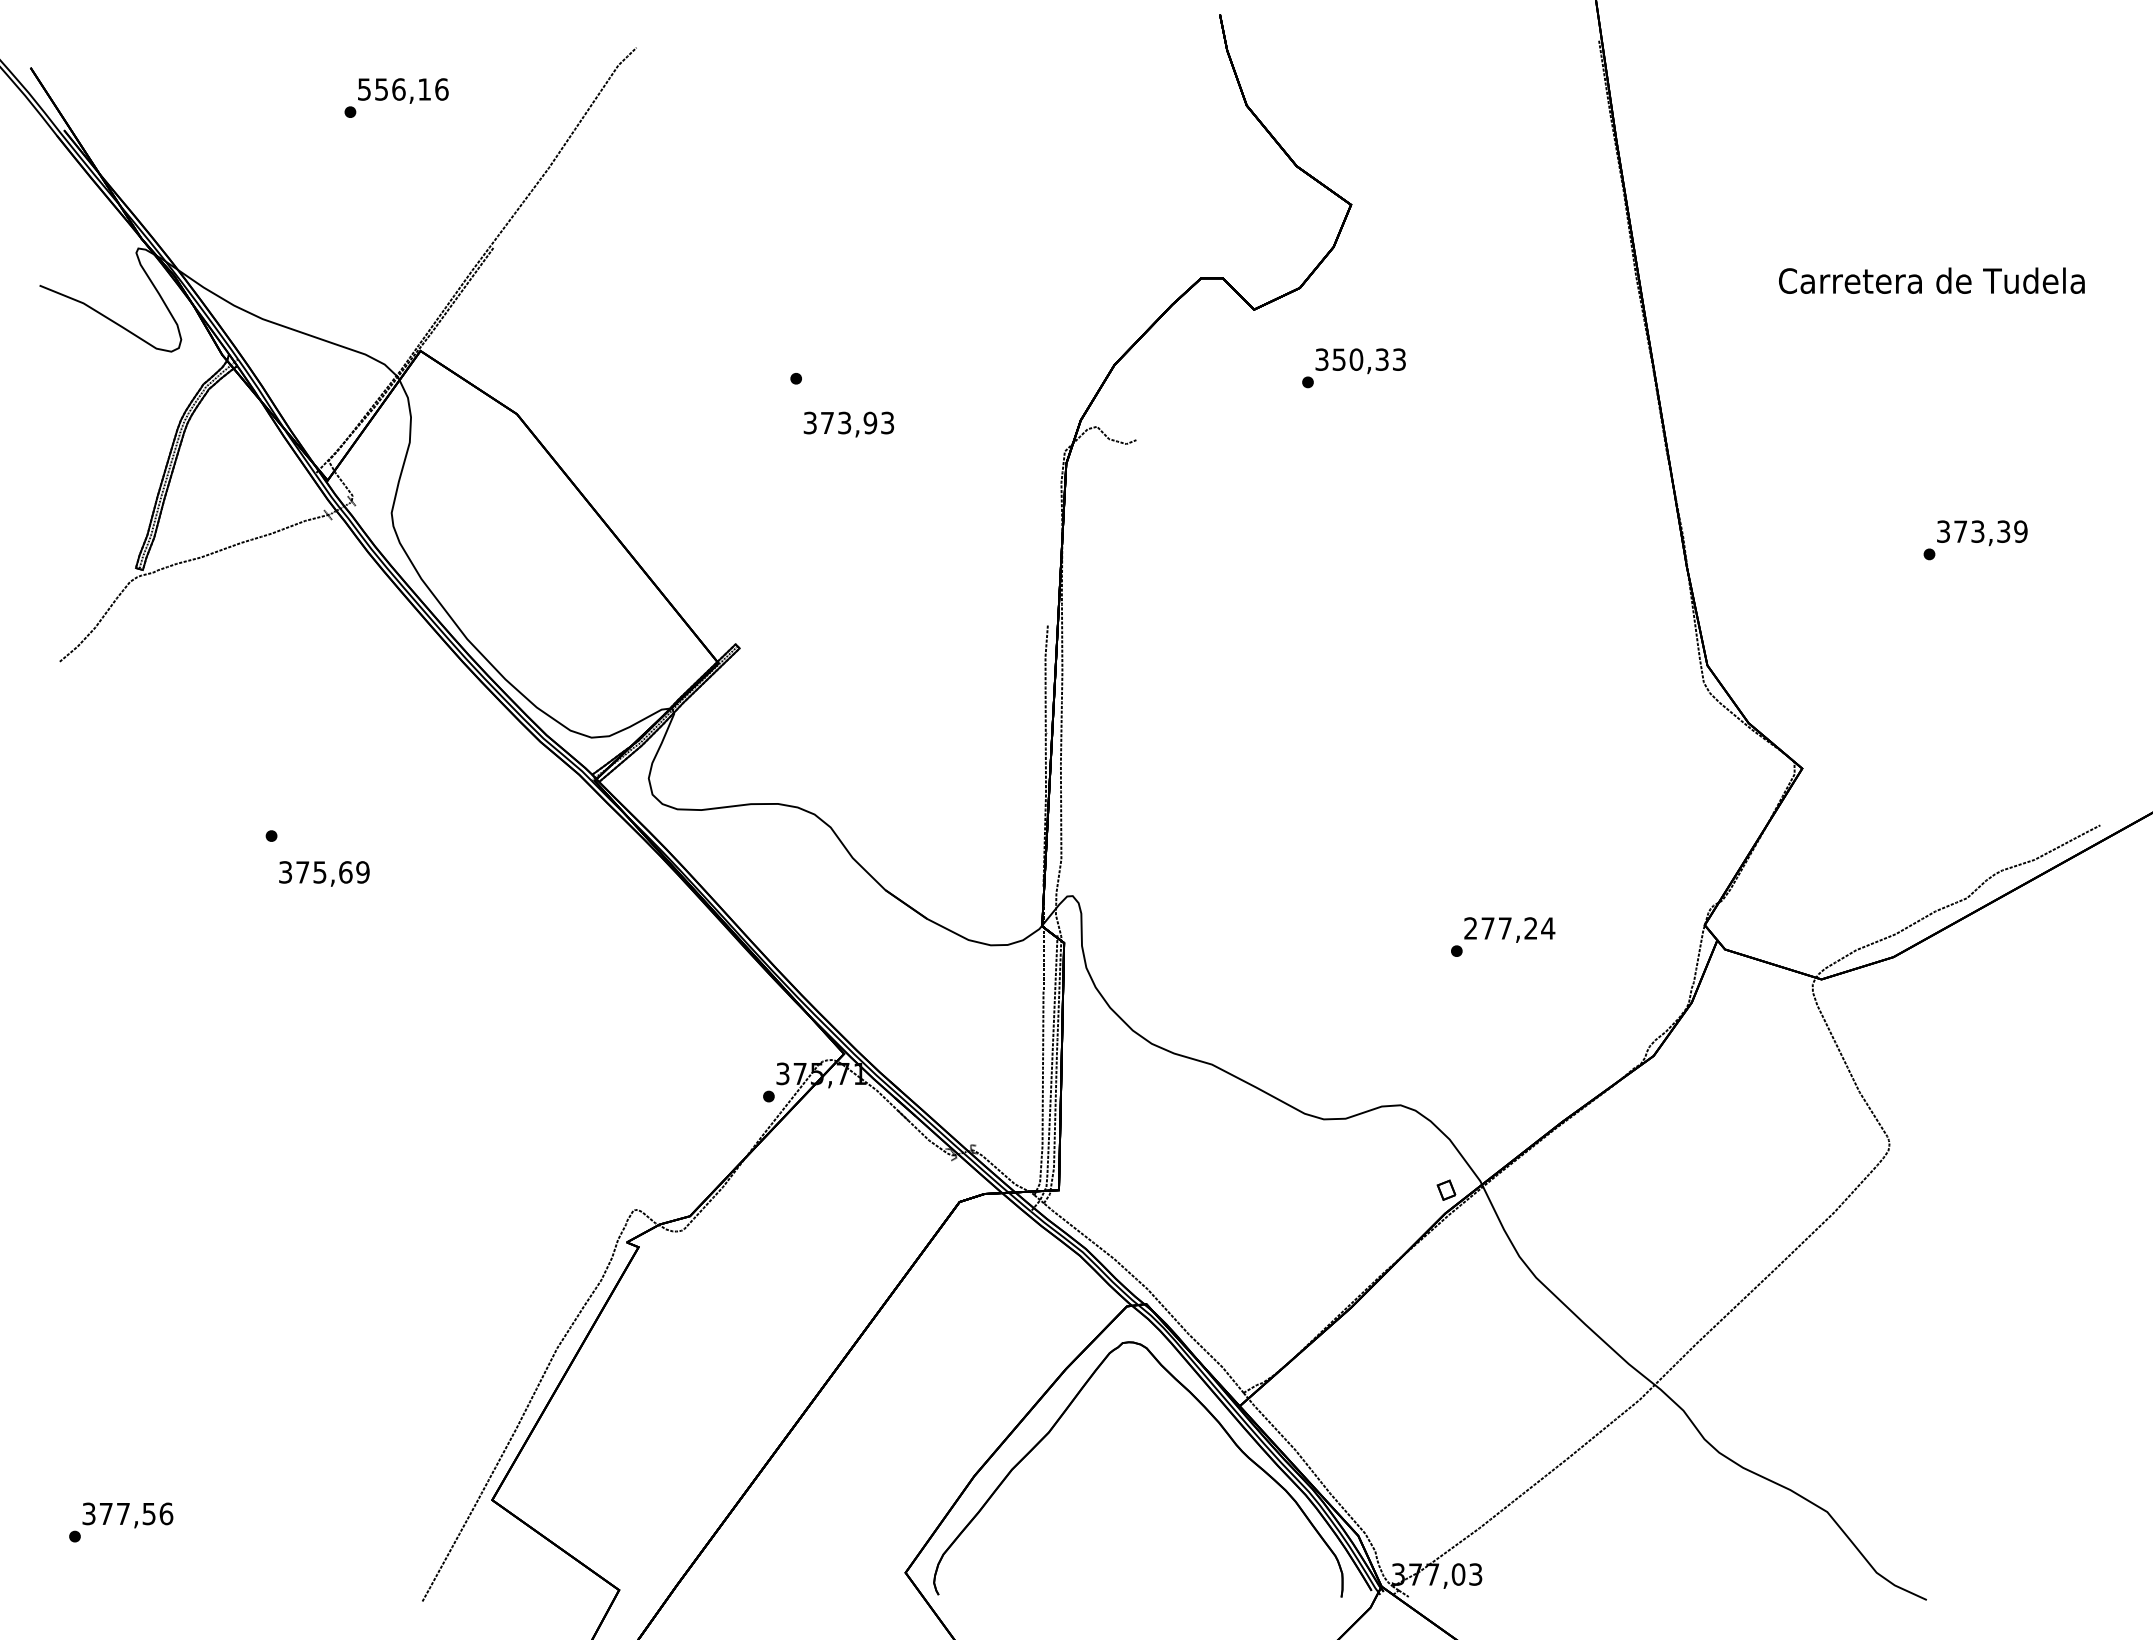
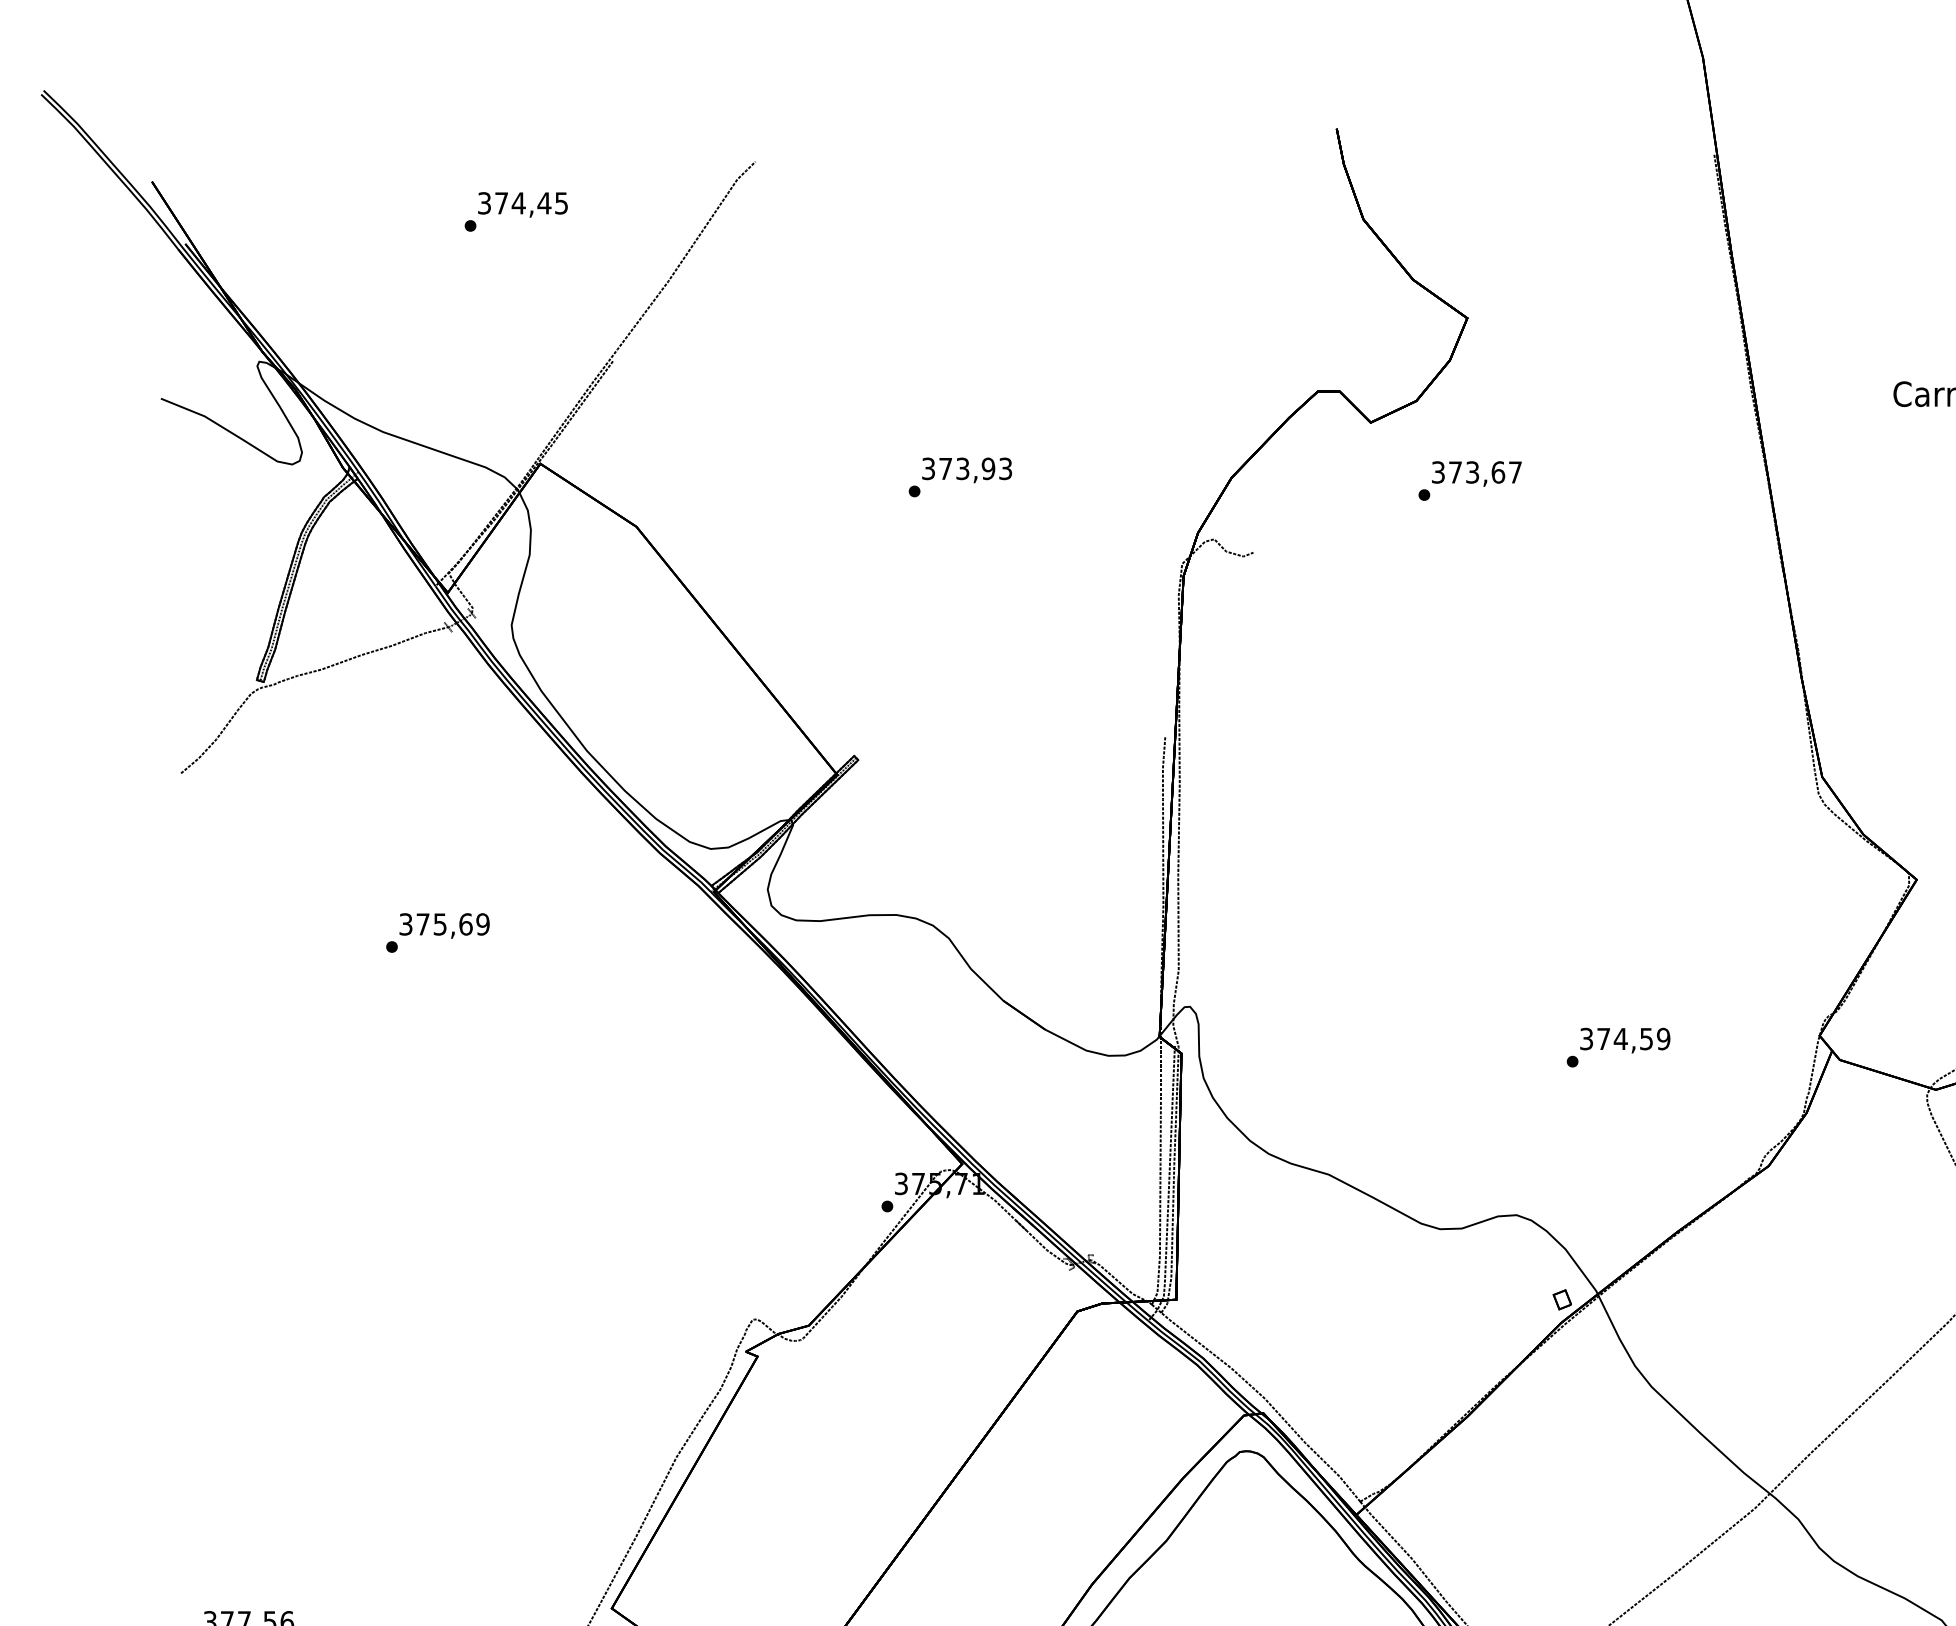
text: (403, 89) -> (523, 203), 556,16 -> 374,45
text: (1368, 359) -> (1484, 472), 350,33 -> 373,67
text: (848, 424) -> (966, 470), moved
text: (324, 873) -> (444, 925), moved
text: (1509, 928) -> (1625, 1039), 277,24 -> 374,59

